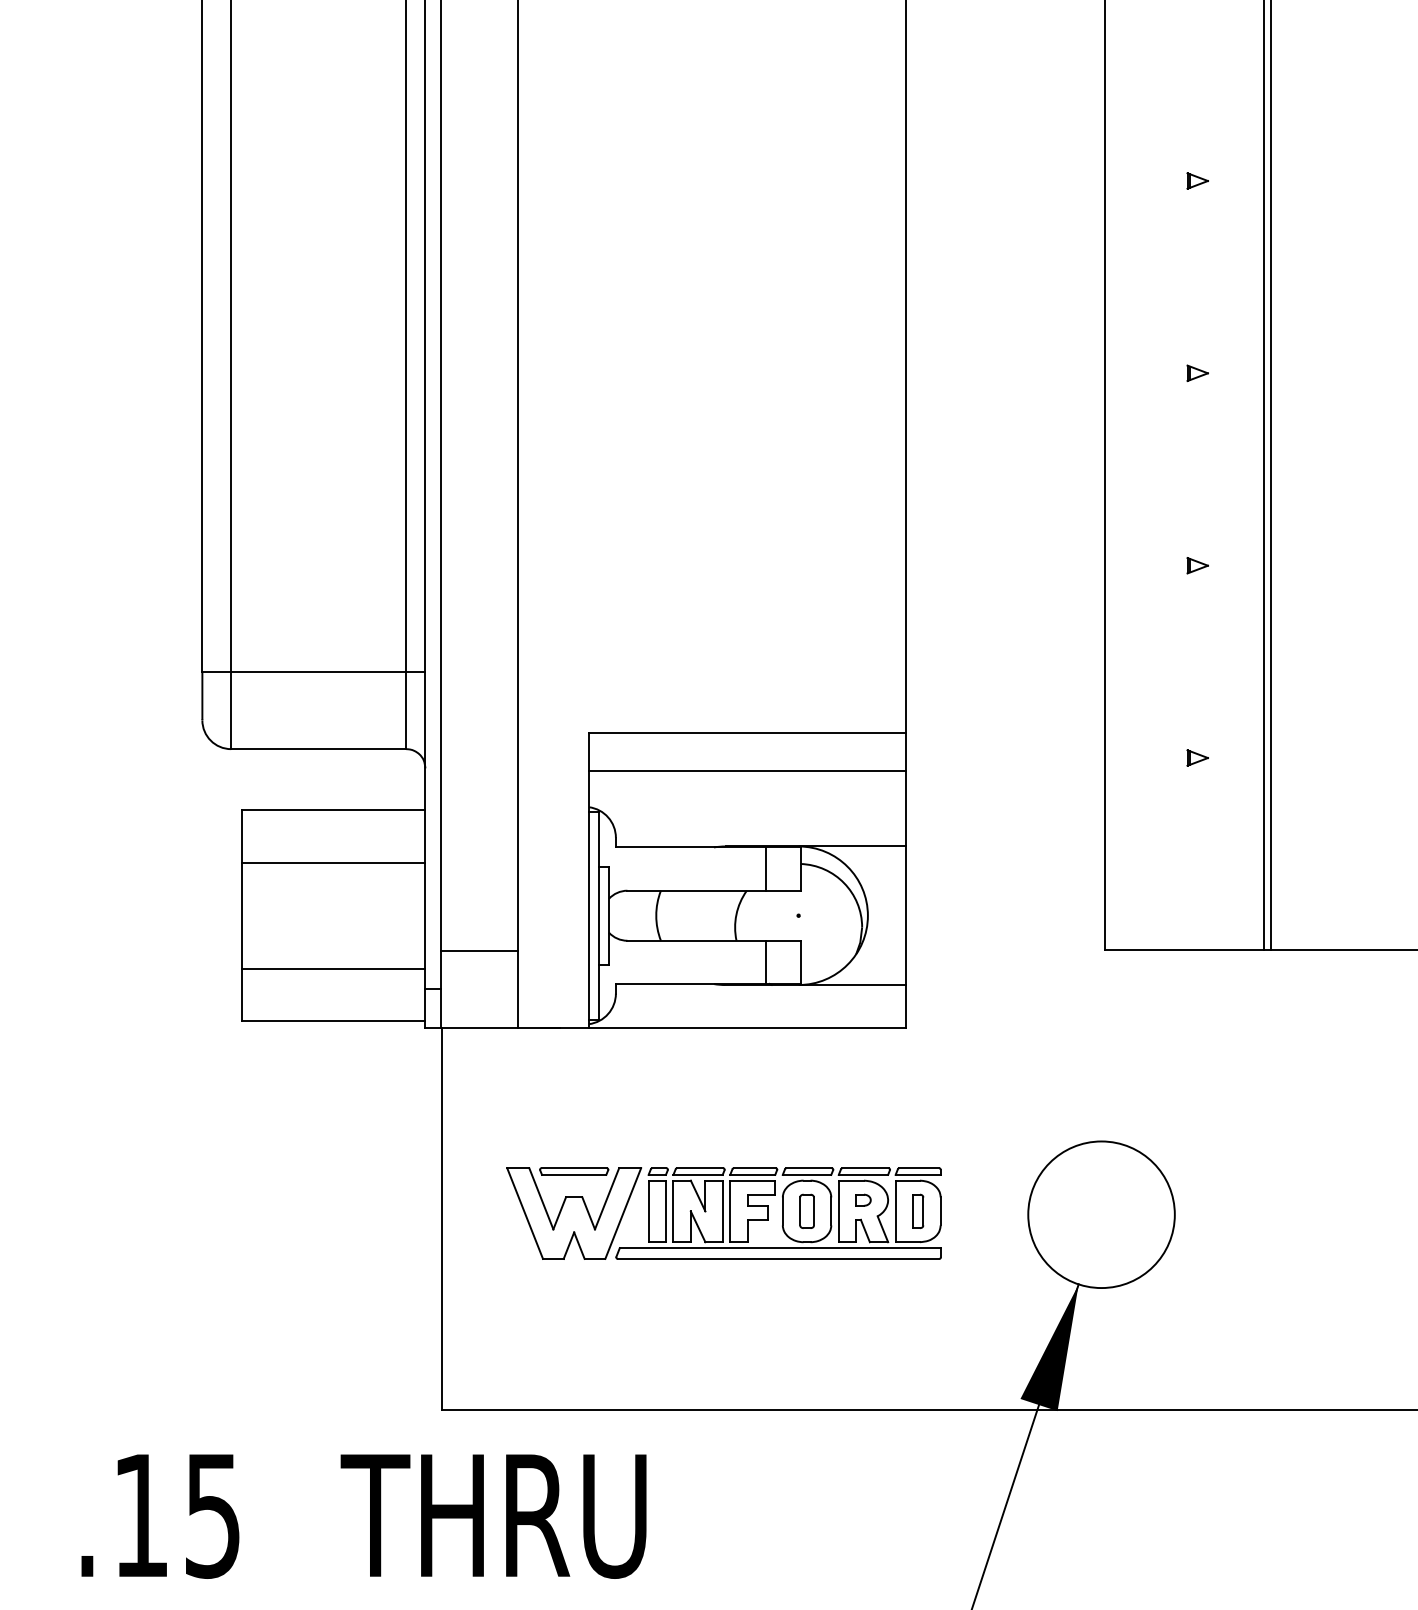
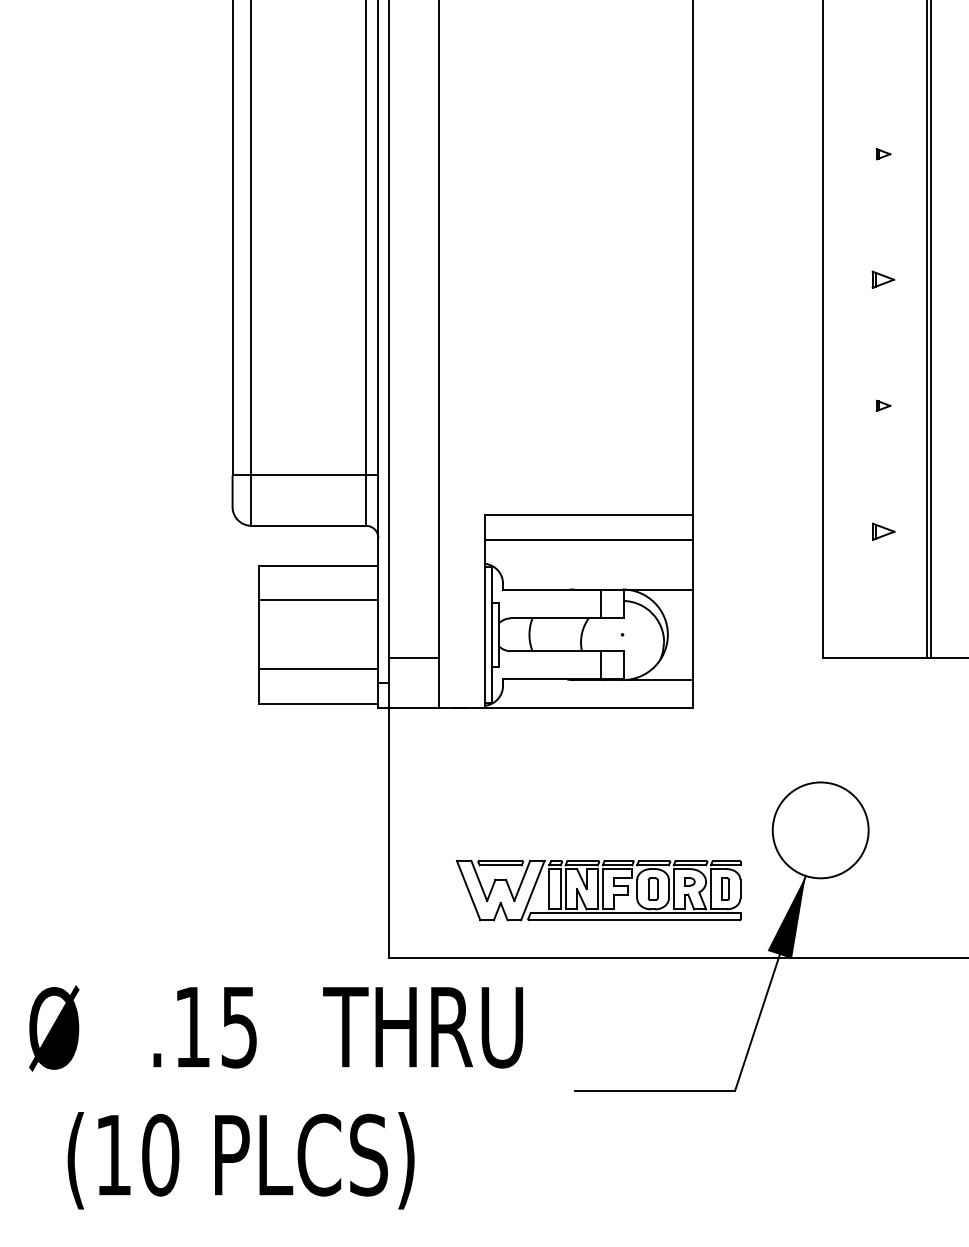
part: (1197, 374) -> (883, 280), size x1.6
part: (1197, 757) -> (883, 531), size x1.6
part: (723, 1213) -> (598, 890), moved

